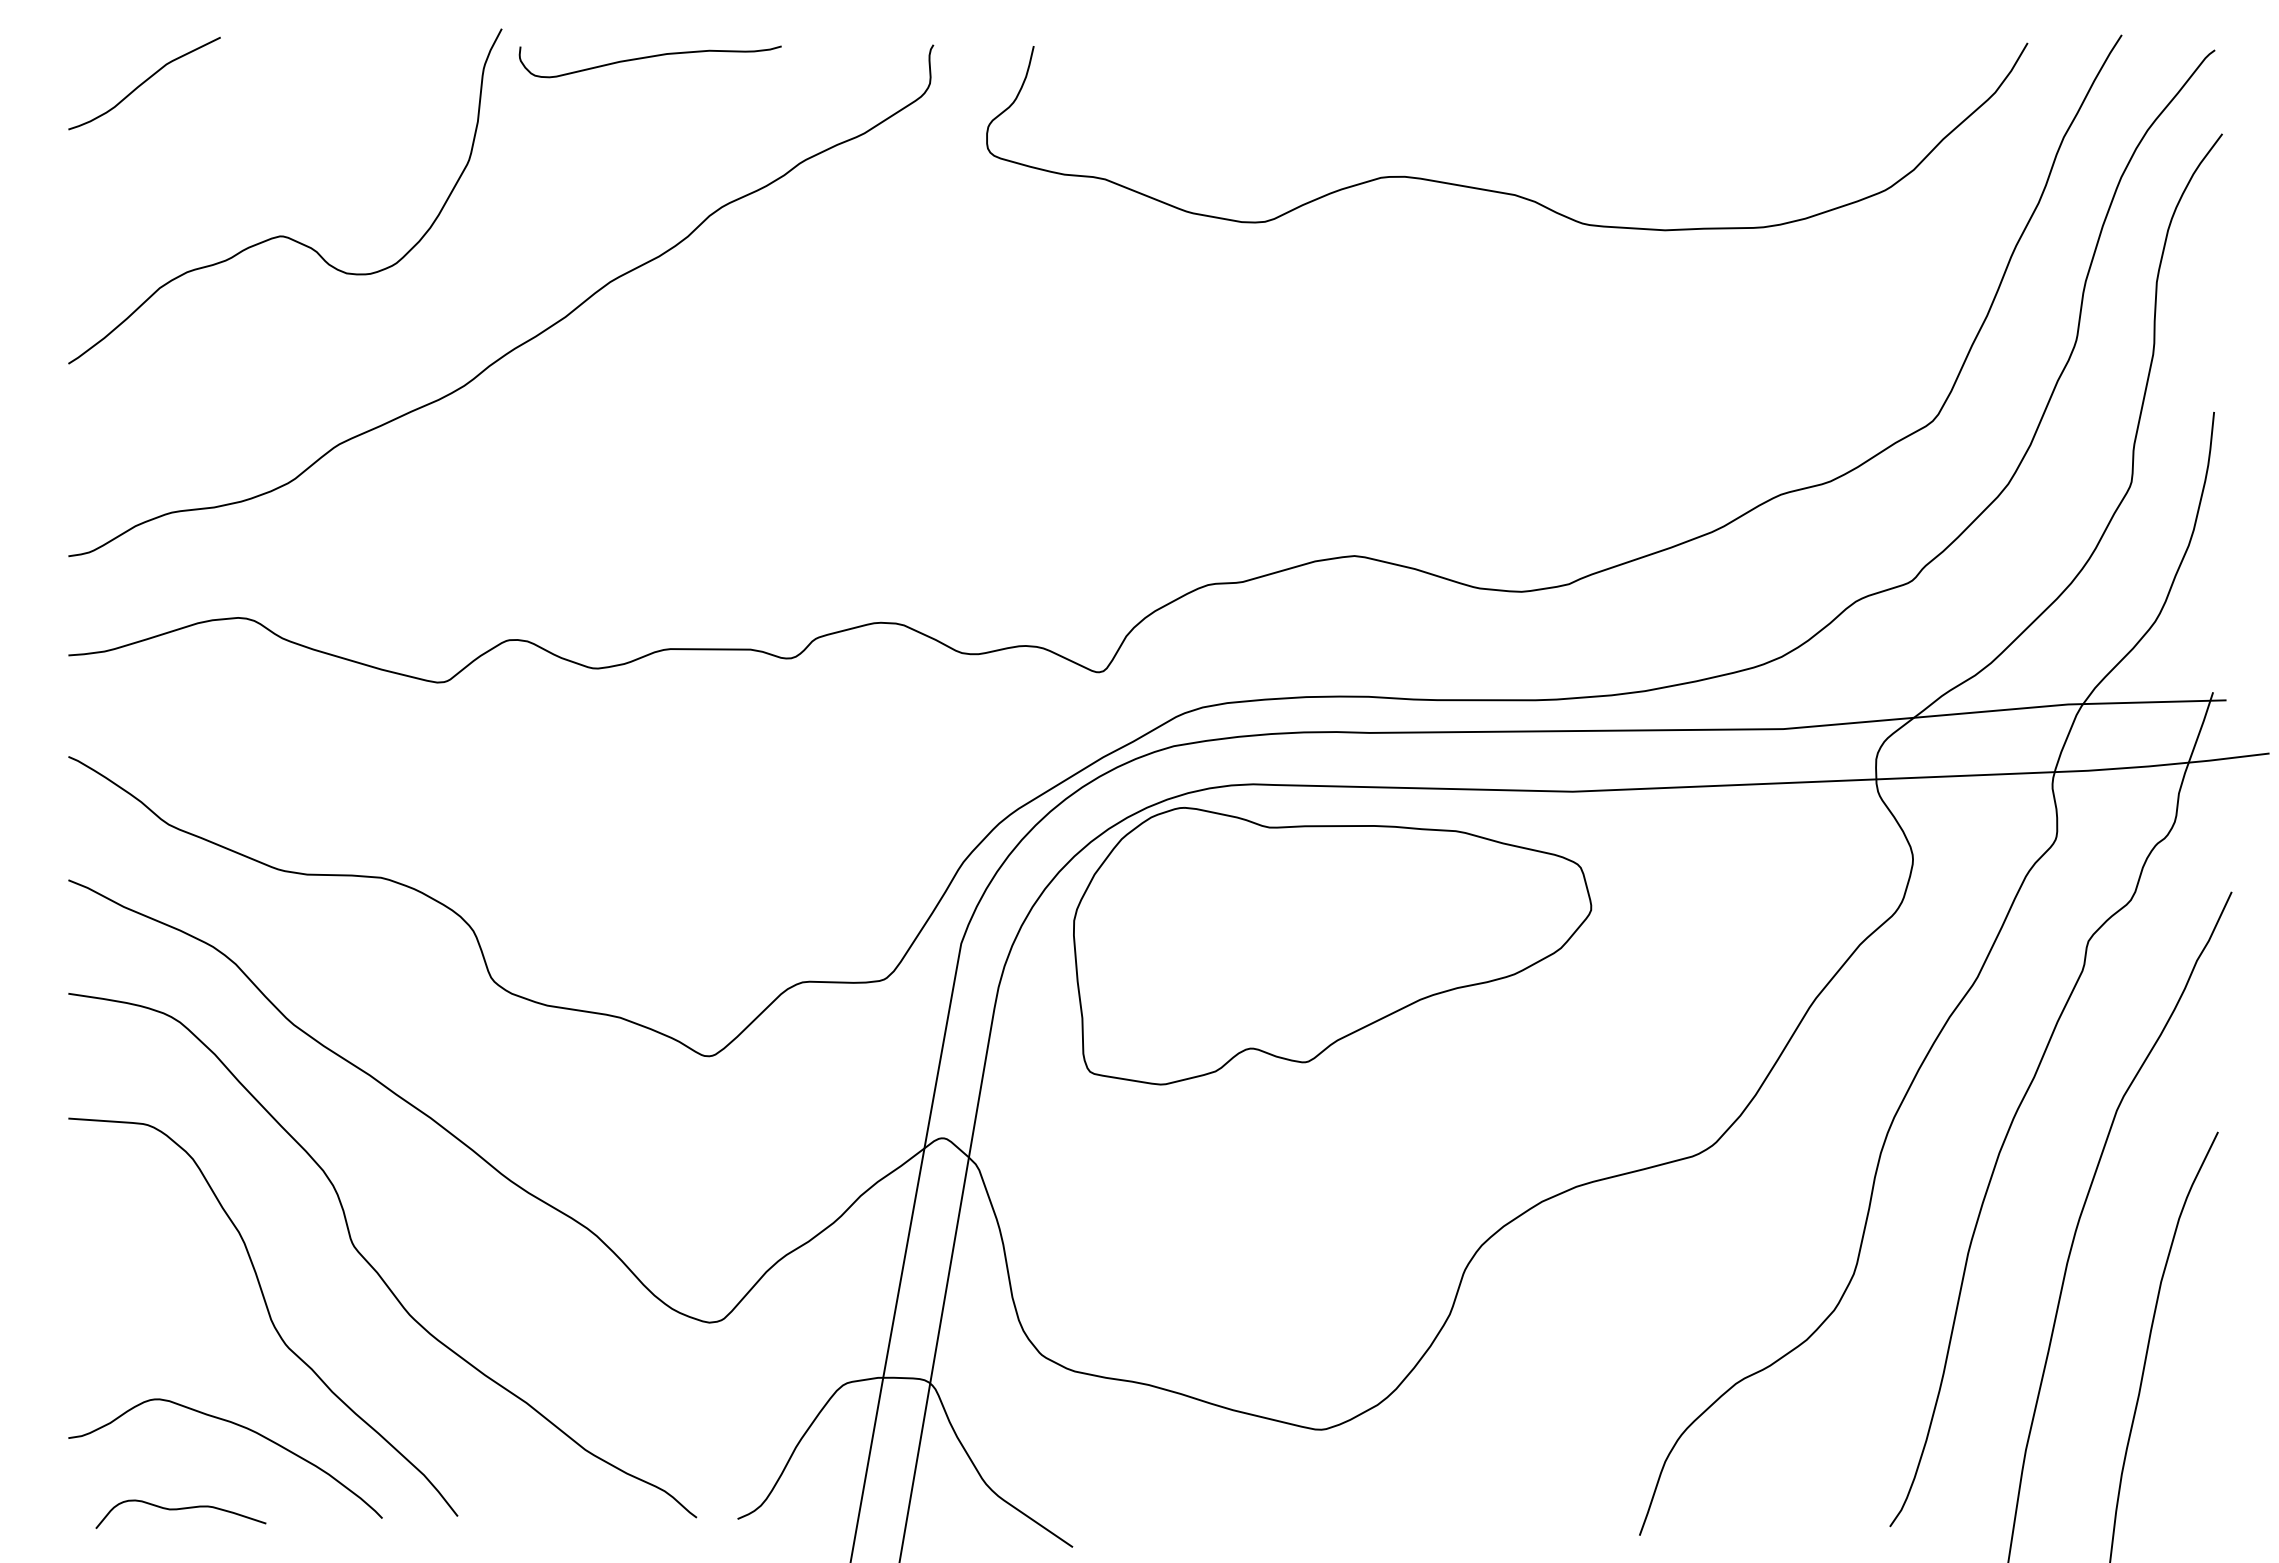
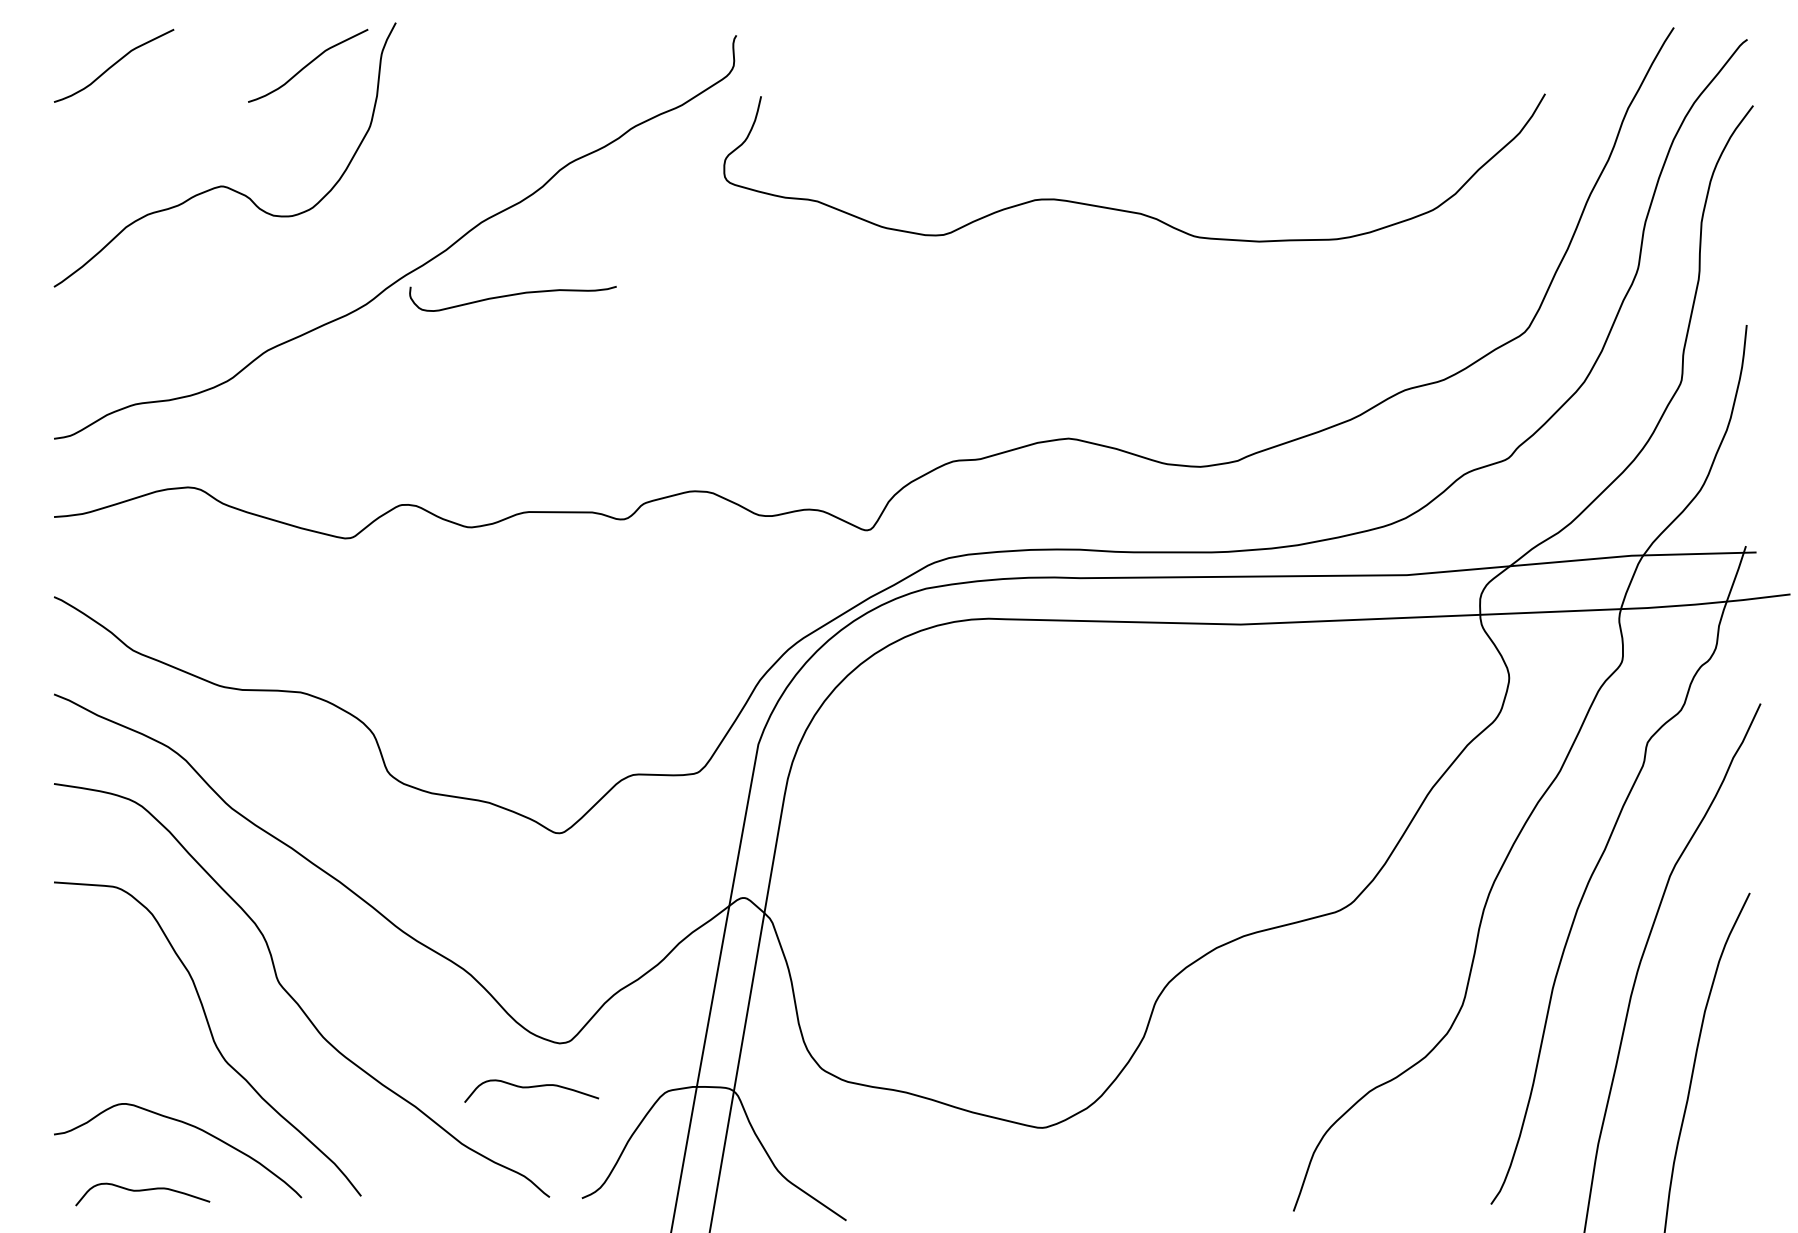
curve: (647, 58) -> (510, 296), moved
curve: (390, 83) -> (308, 65), added
curve: (1495, 190) -> (1125, 210), moved
part: (1332, 946) -> (1051, 746), removed
curve: (673, 1378) -> (531, 1087), added

